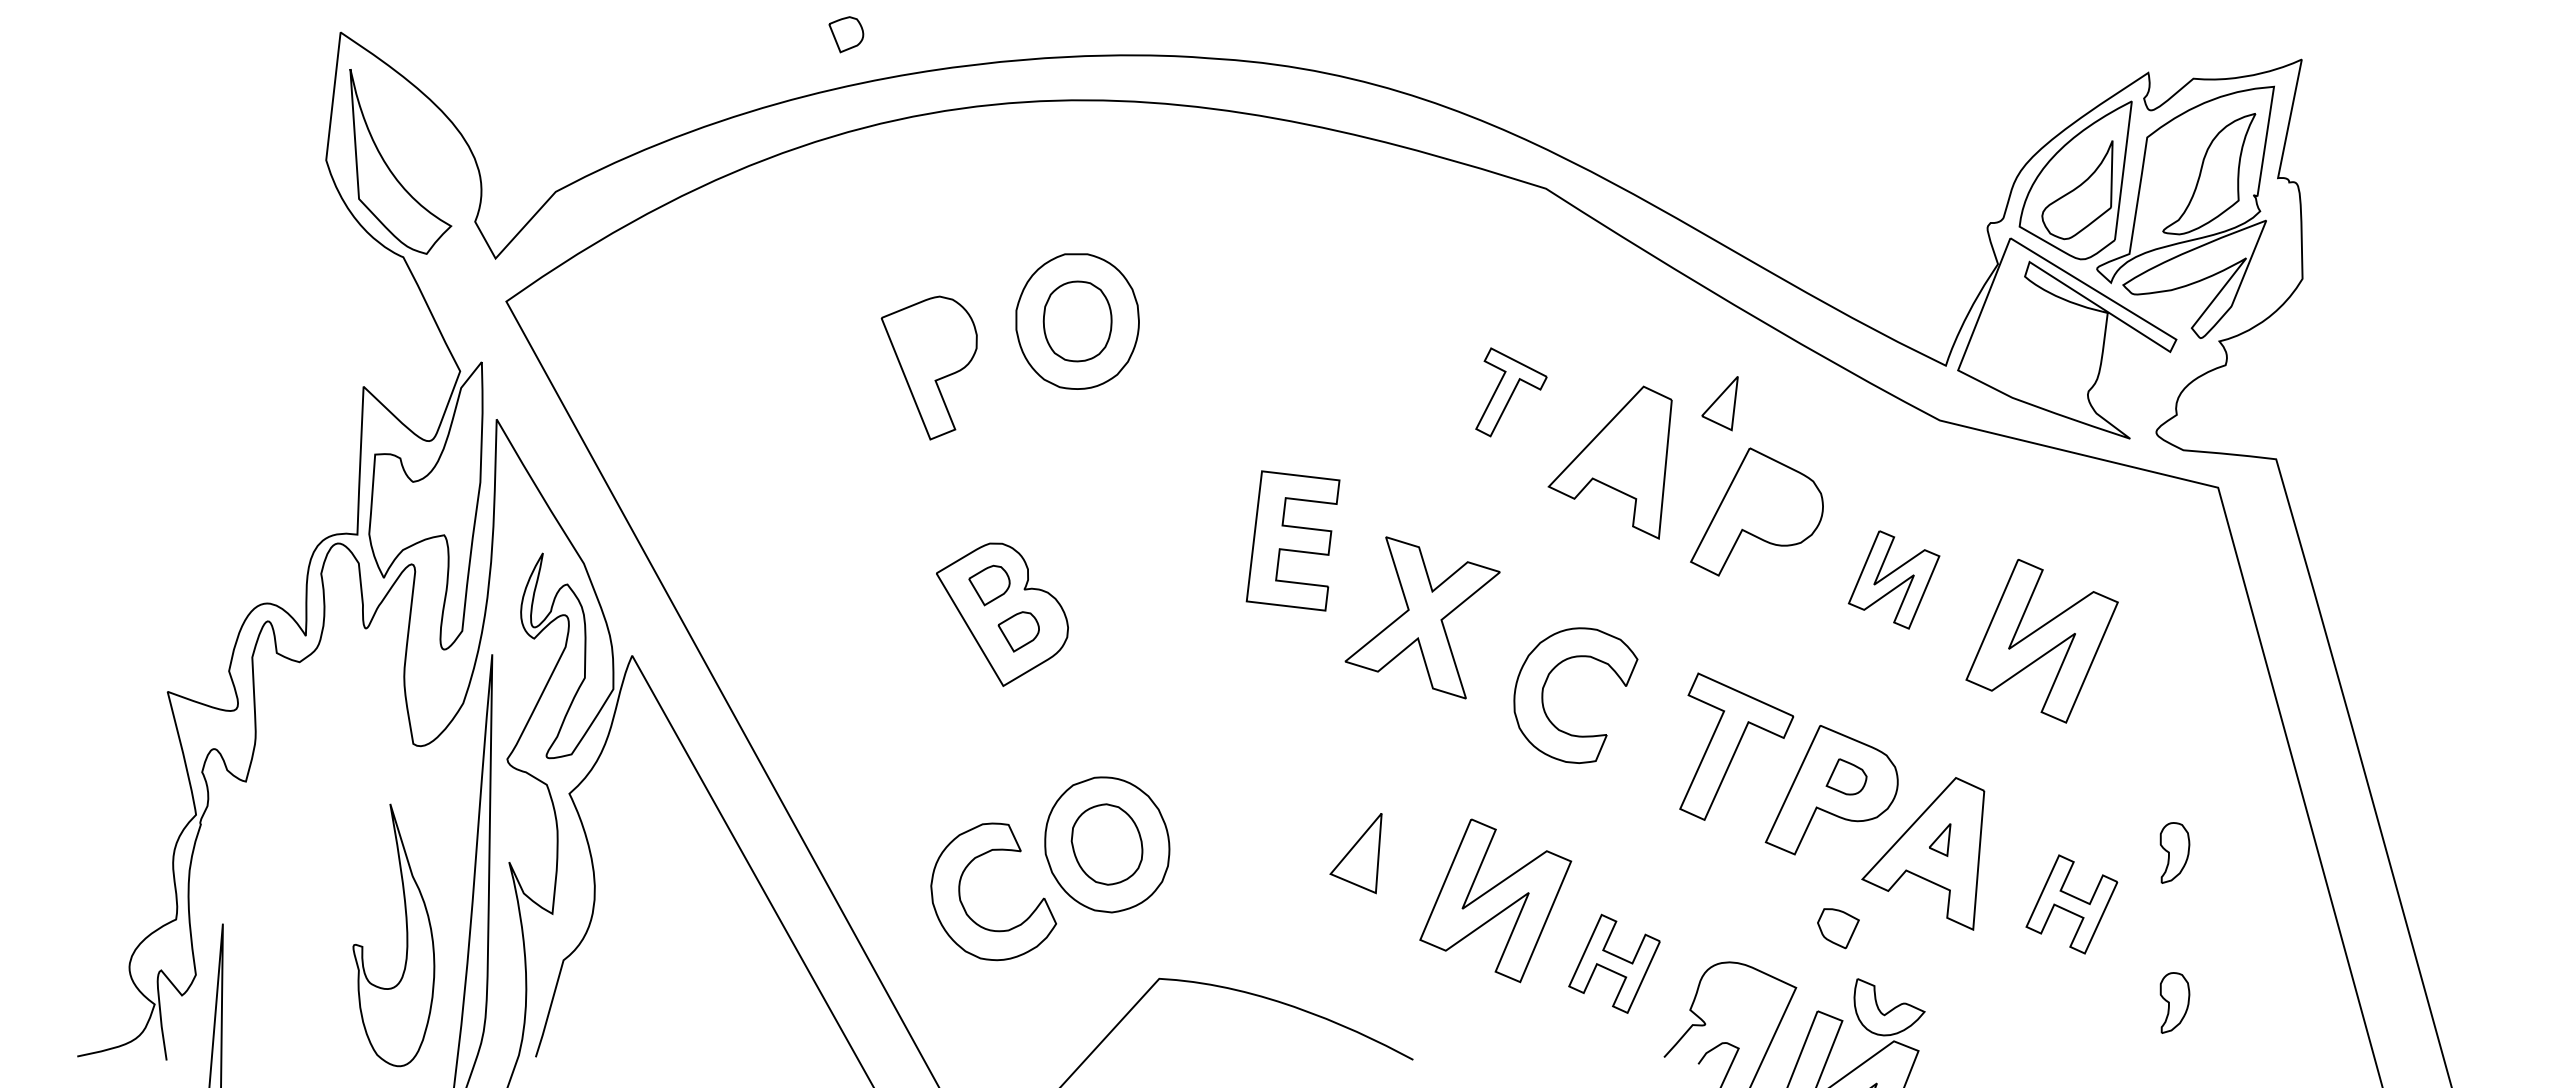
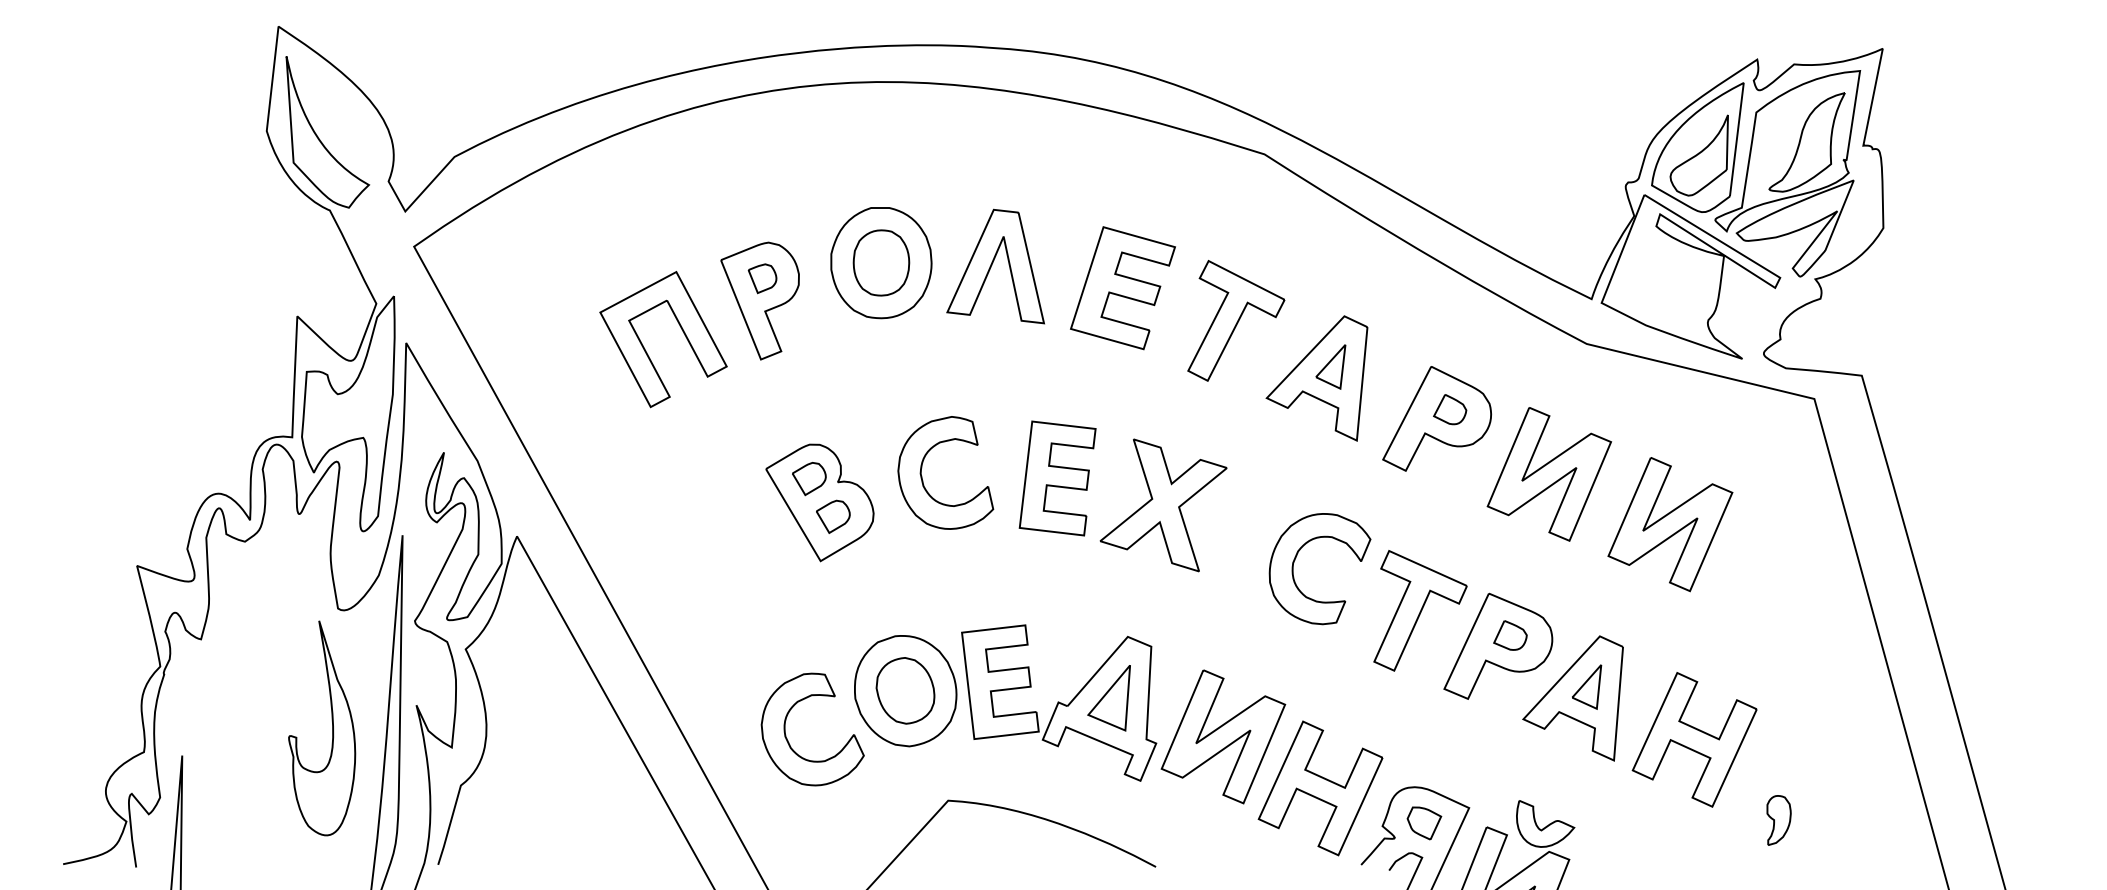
part: (846, 34) -> (762, 278), moved
part: (1217, 325) -> (995, 266), added
part: (1372, 351) -> (1122, 287), added
part: (1511, 392) -> (1236, 321), size x1.67
part: (833, 403) -> (681, 330), added
part: (1719, 403) -> (1330, 366), moved
part: (1772, 500) -> (1449, 409), added
part: (1292, 540) -> (1057, 478), moved
part: (1893, 579) -> (1548, 474), size x1.67
part: (1127, 581) -> (922, 475), added
part: (1545, 685) -> (1295, 560), moved
part: (1939, 839) -> (1586, 686), size x1.67
part: (2174, 852) -> (1778, 697), removed
part: (1294, 859) -> (1058, 703), added
part: (2071, 904) -> (1694, 739), size x1.67
part: (1838, 928) -> (1424, 823), moved
part: (406, 935) -> (332, 728), moved
part: (1614, 963) -> (1320, 788), size x1.67

